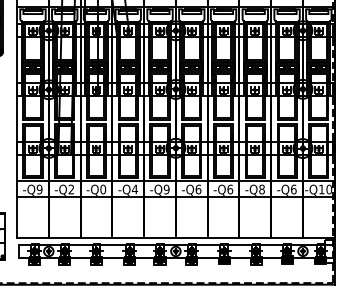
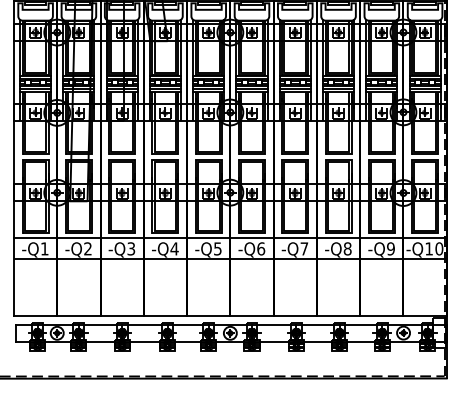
text: (39, 189) -> (44, 248), -Q9 -> -Q1
text: (103, 189) -> (131, 248), -Q0 -> -Q3
text: (166, 189) -> (217, 248), -Q9 -> -Q5
text: (230, 189) -> (304, 248), -Q6 -> -Q7
text: (293, 189) -> (390, 248), -Q6 -> -Q9

